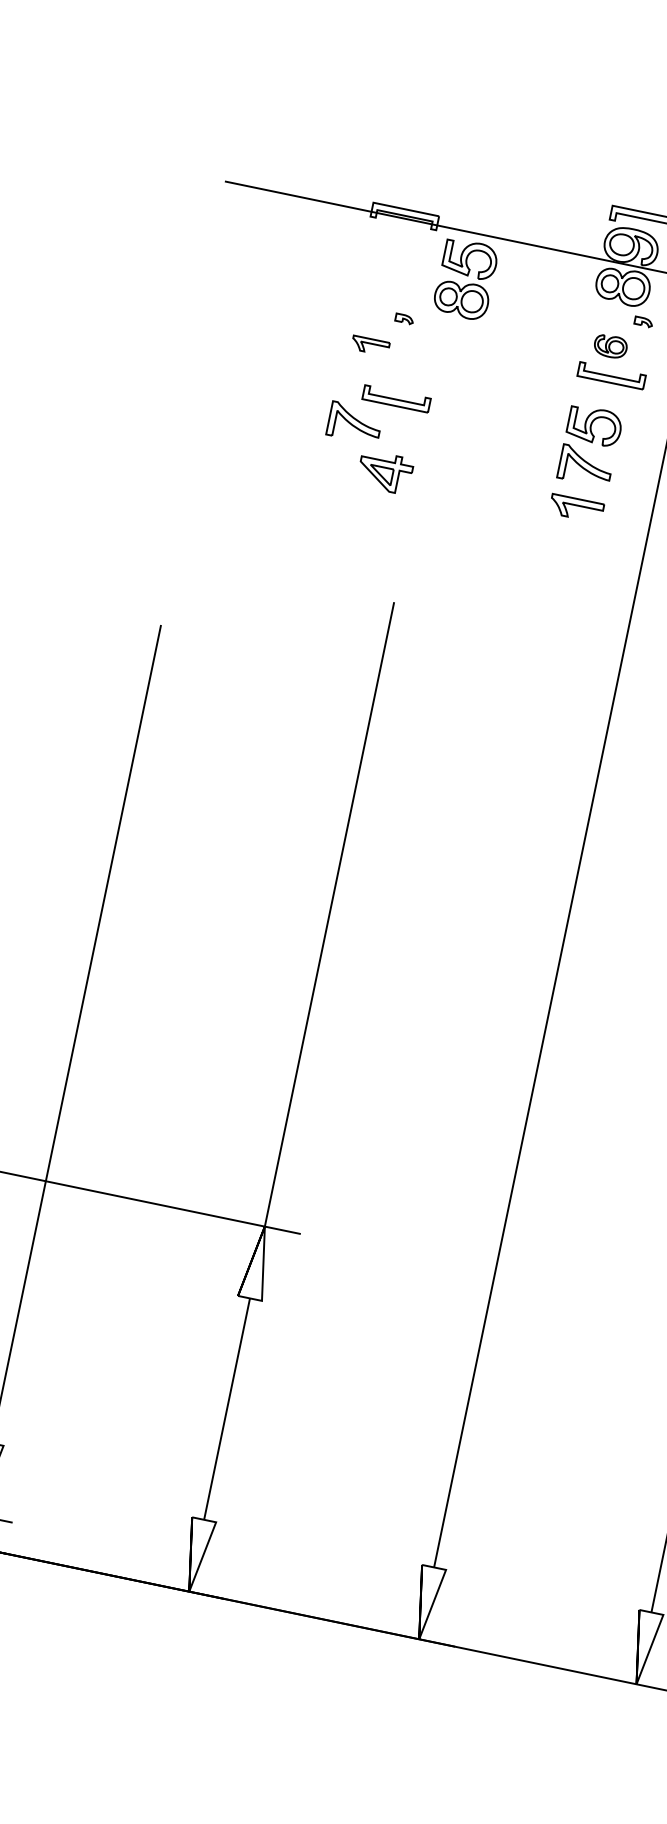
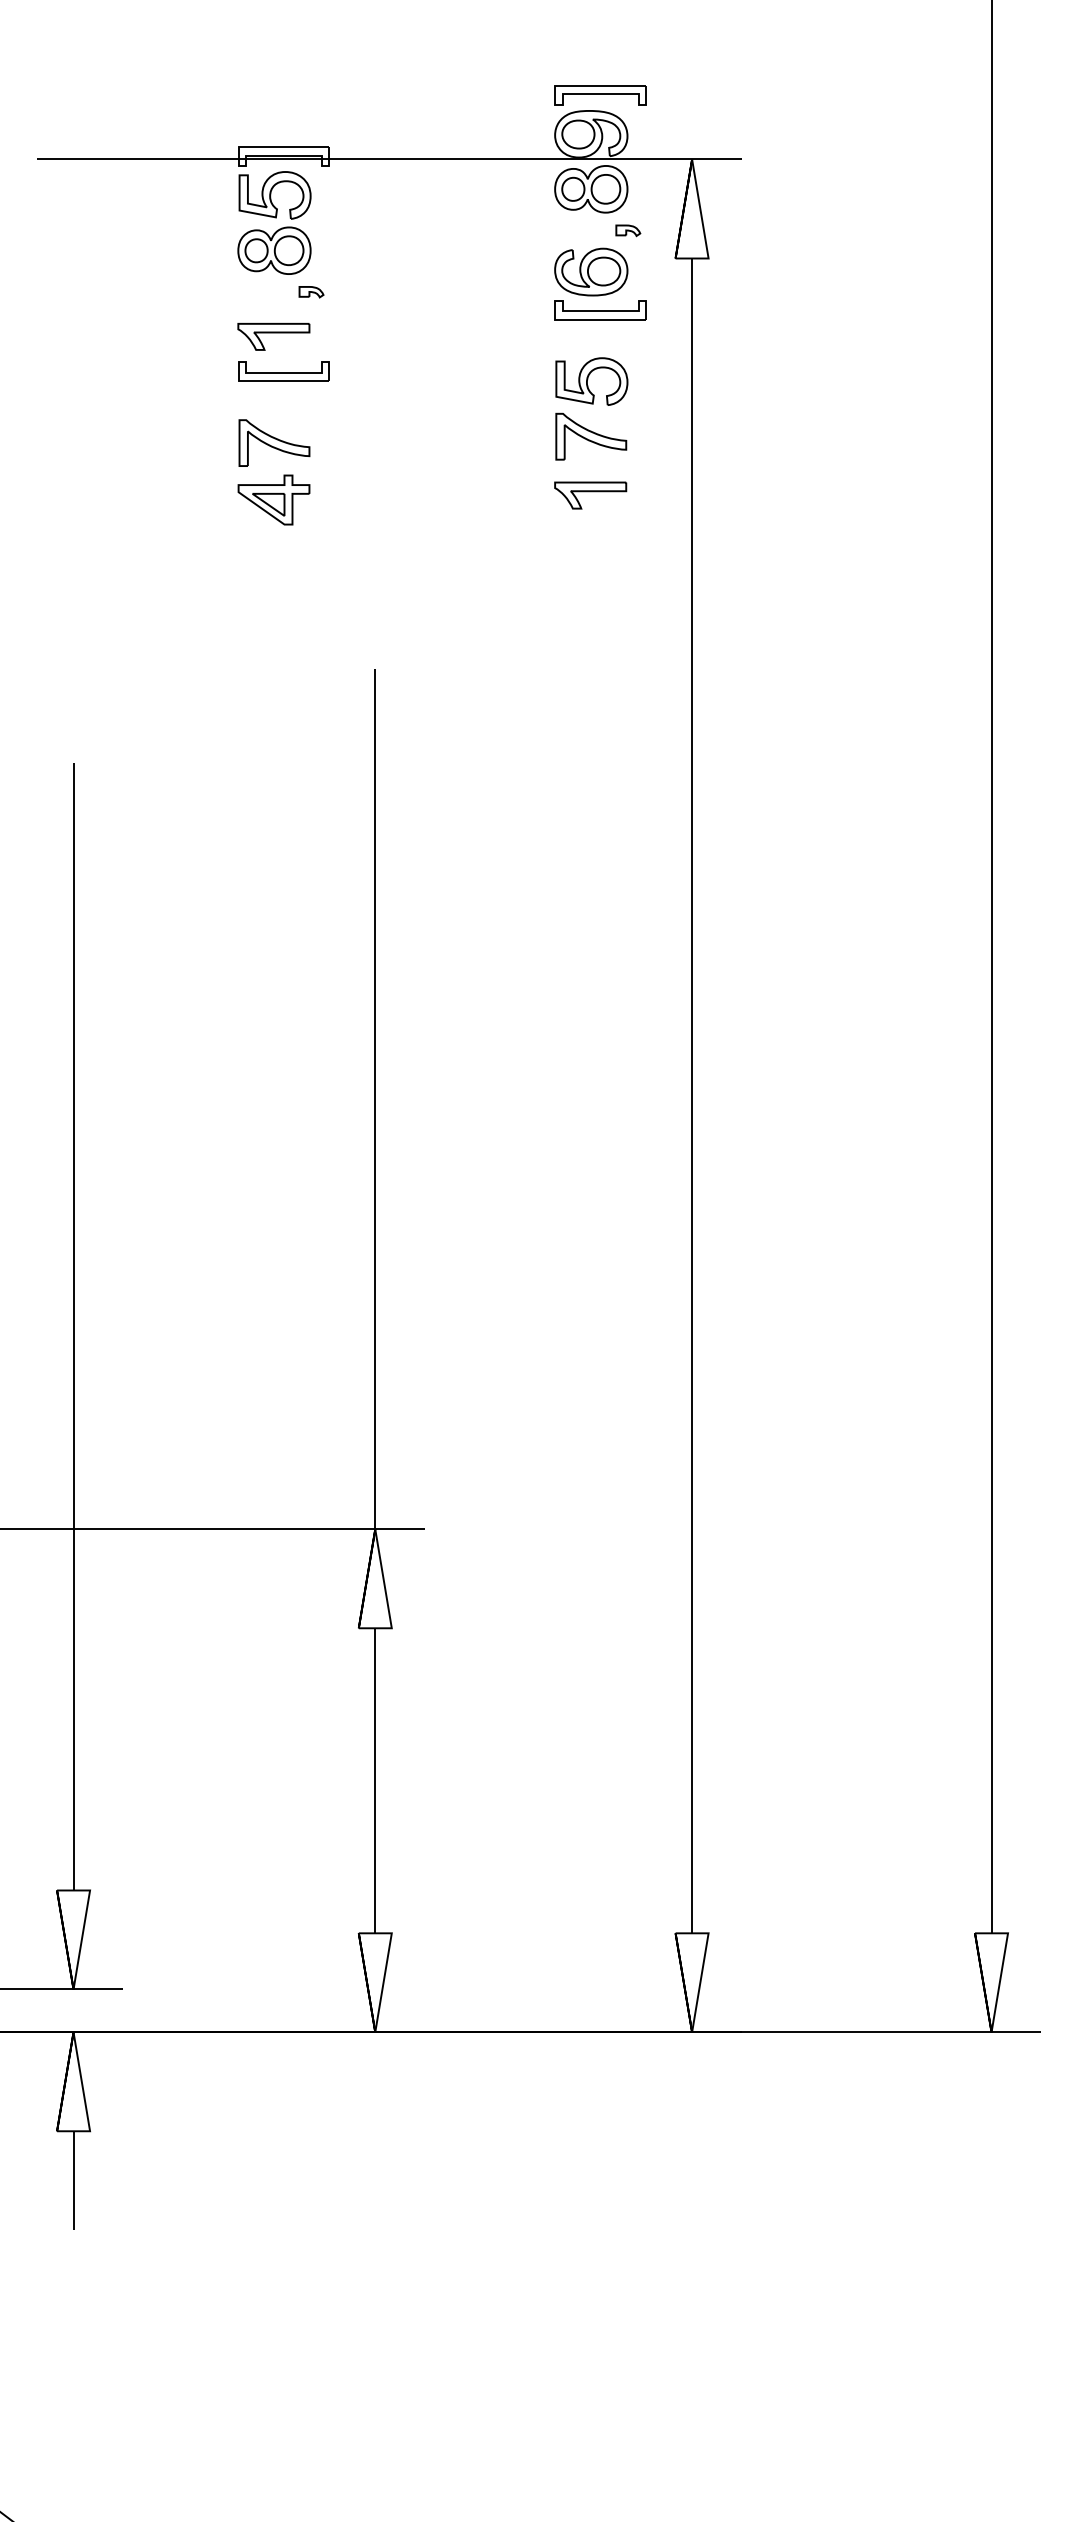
part: (465, 279) -> (274, 222), moved
part: (370, 345) -> (273, 336), size x1.43
part: (610, 346) -> (591, 271), size x1.67
part: (396, 398) -> (283, 371), moved
part: (384, 471) -> (273, 499), moved

